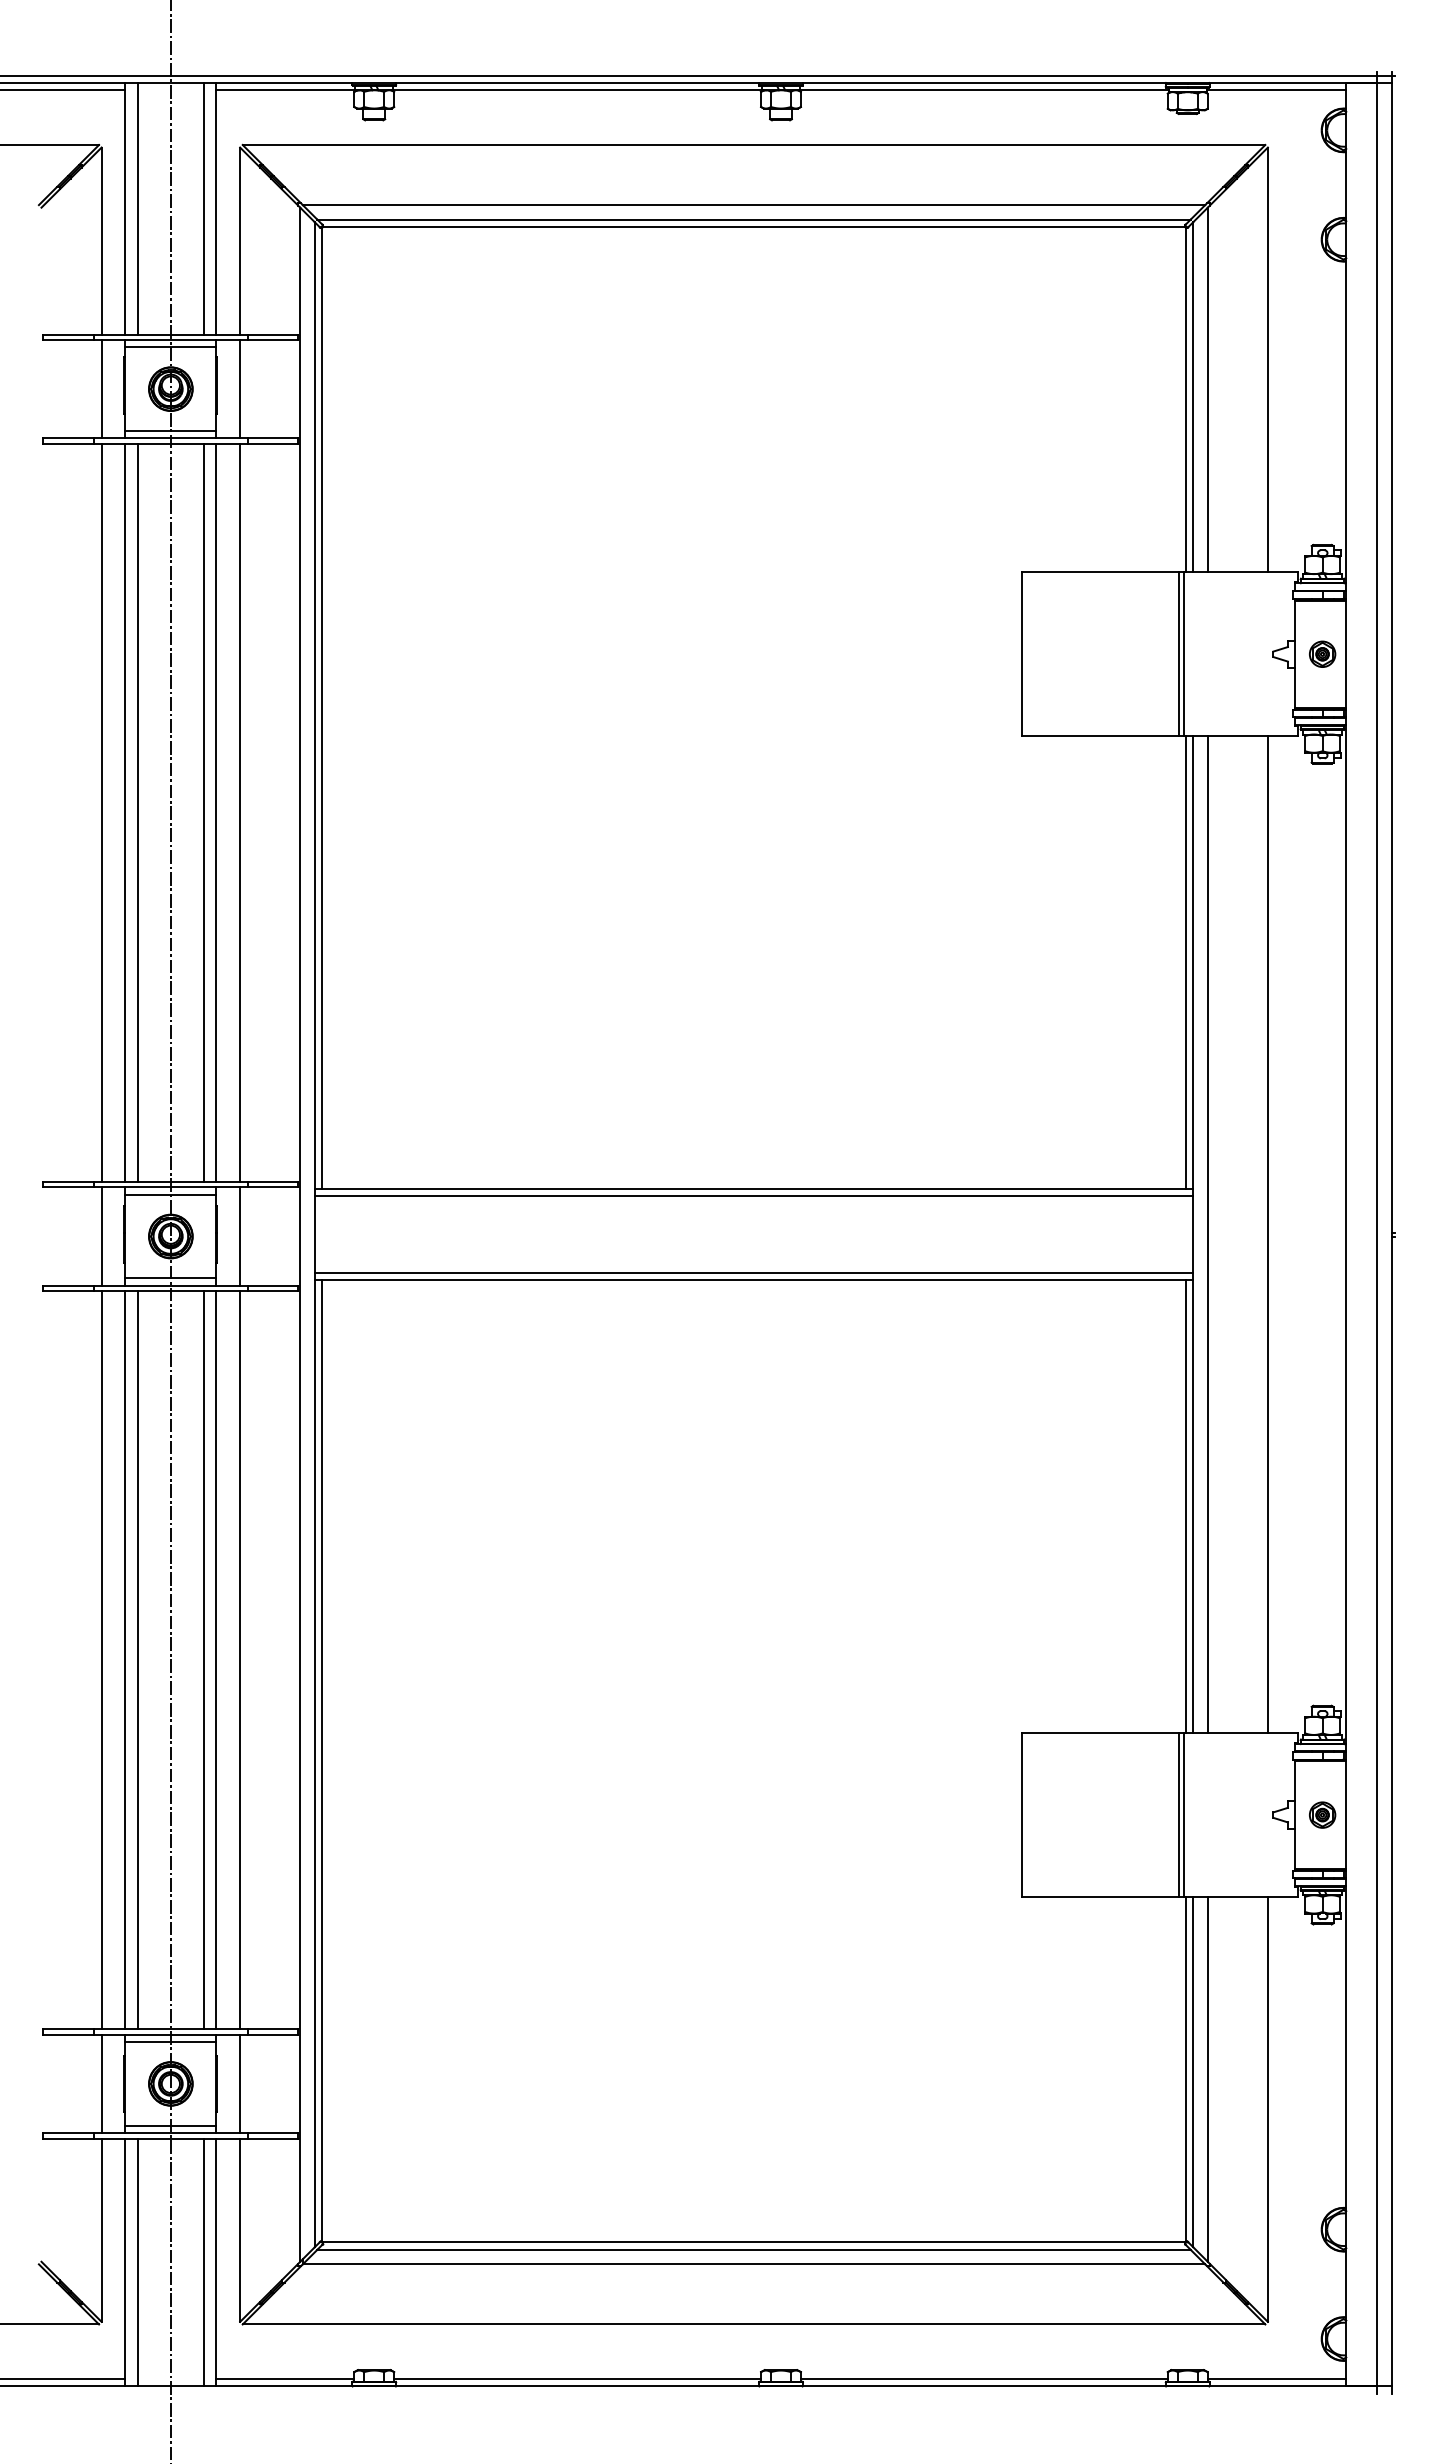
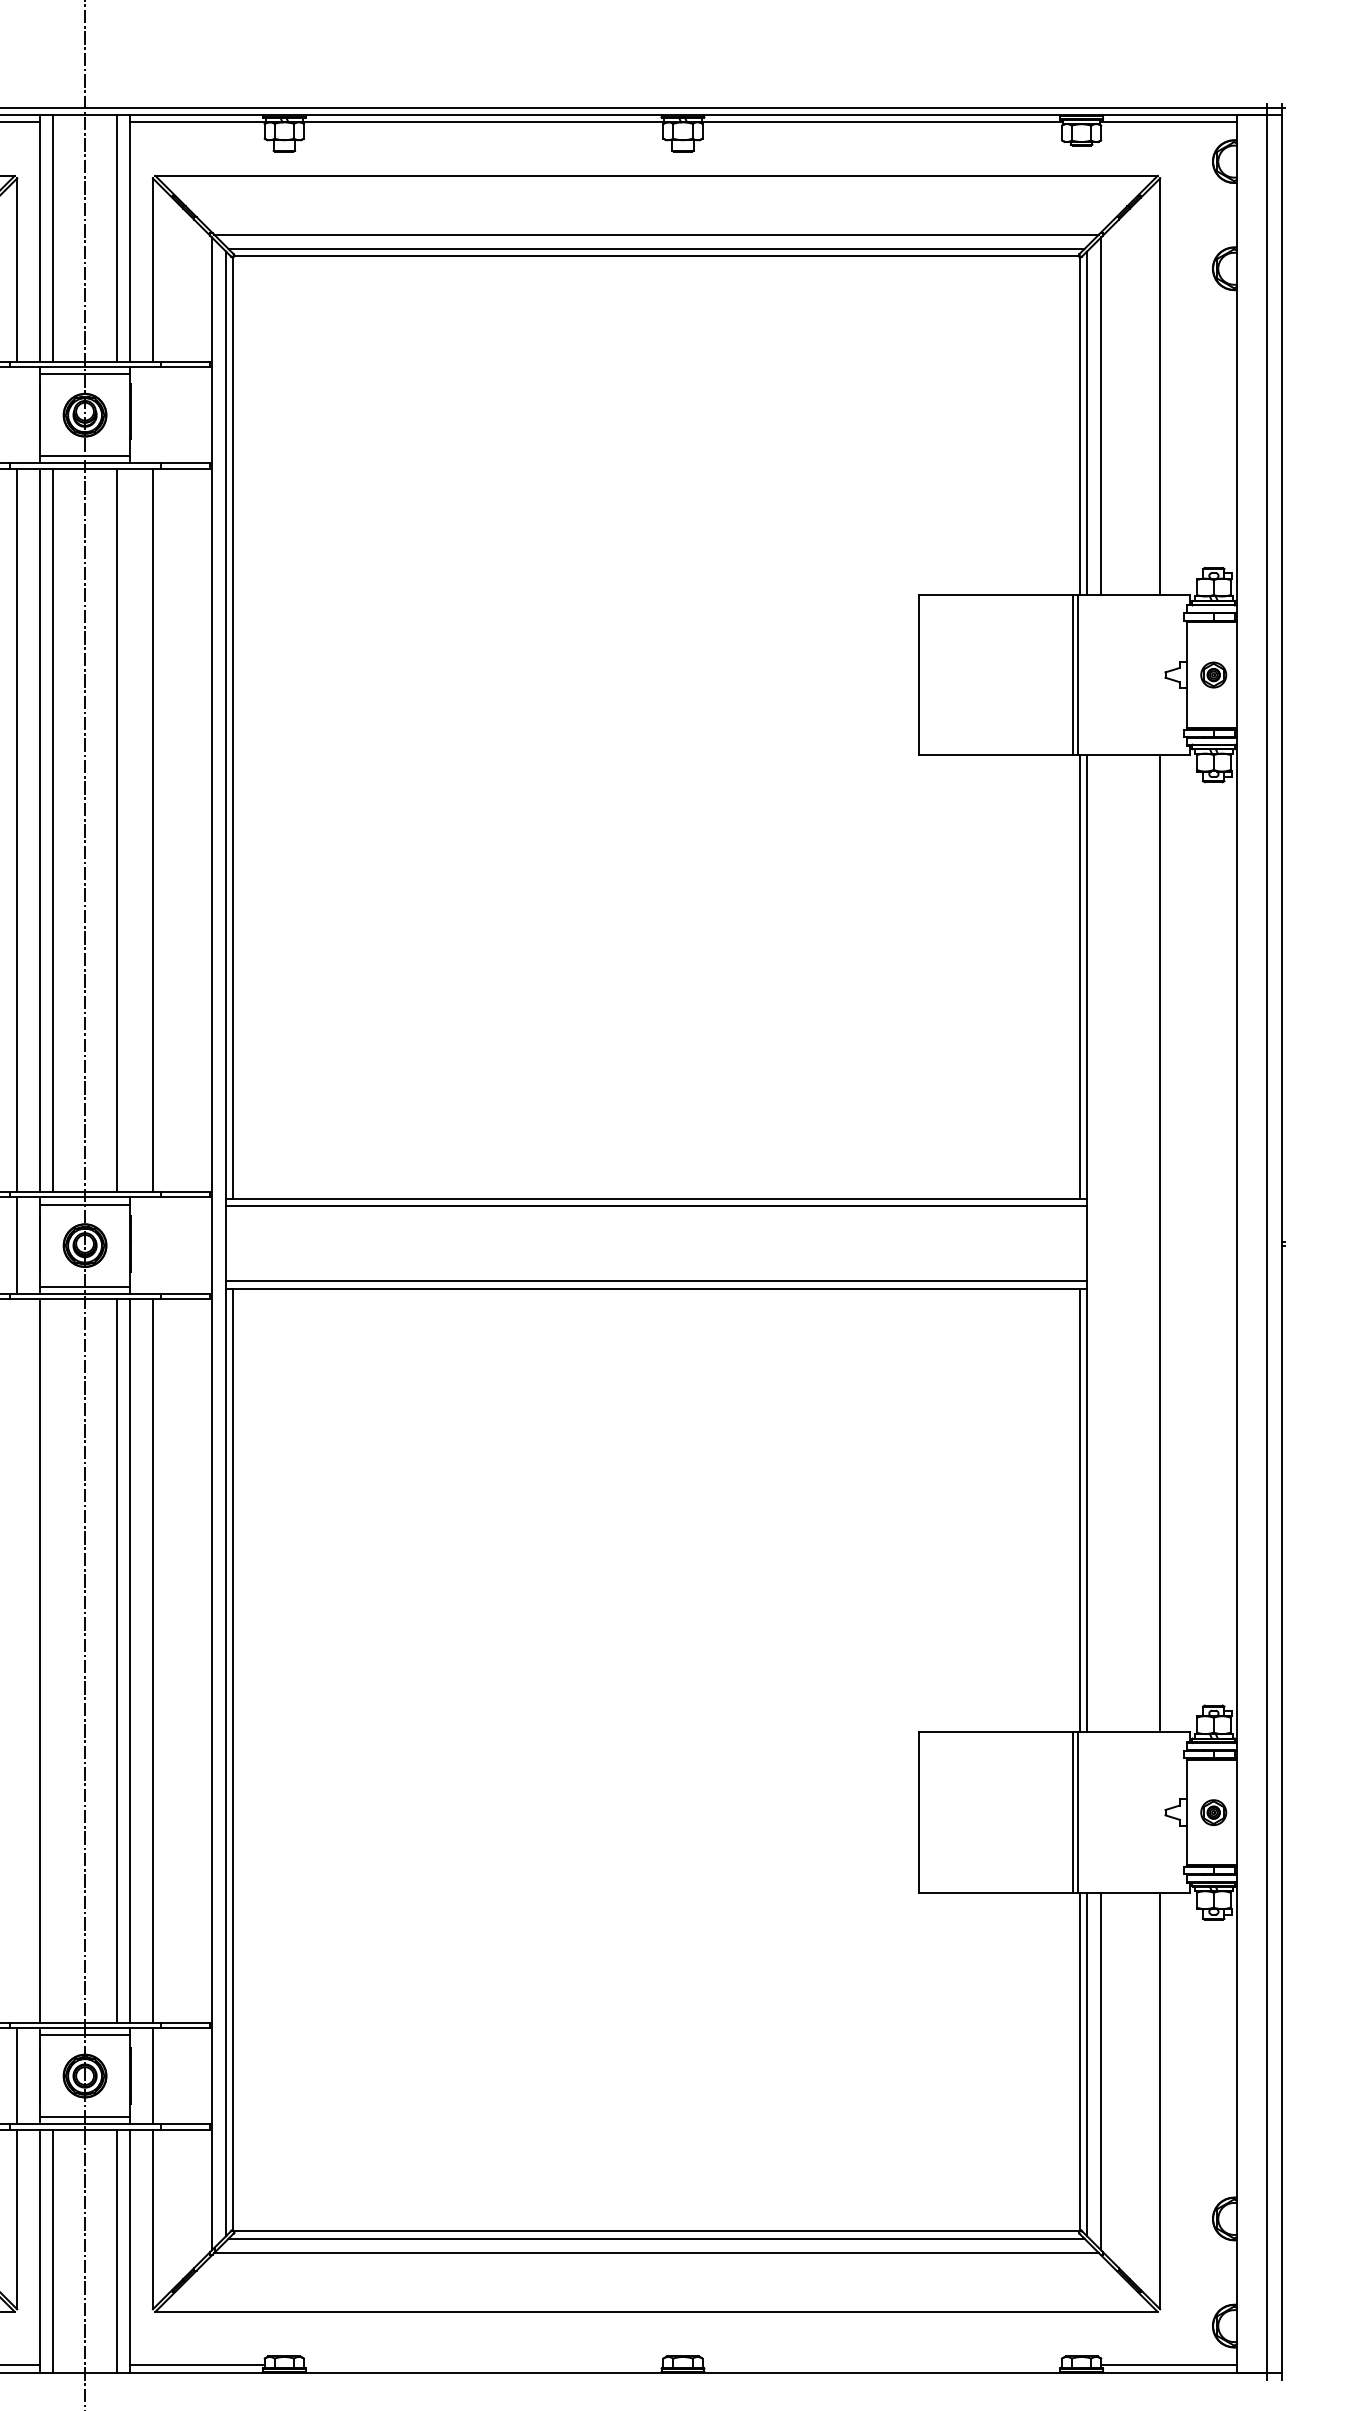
line: (101, 388) -> (17, 414), removed
line: (240, 388) -> (153, 414), removed
line: (216, 812) -> (129, 830), removed
line: (1207, 1234) -> (1100, 1243), removed
line: (240, 1236) -> (153, 1245), removed
line: (101, 1660) -> (17, 1661), removed
line: (138, 1660) -> (53, 1661), removed
line: (577, 2379) -> (483, 2365), removed
line: (983, 2379) -> (881, 2365), removed

